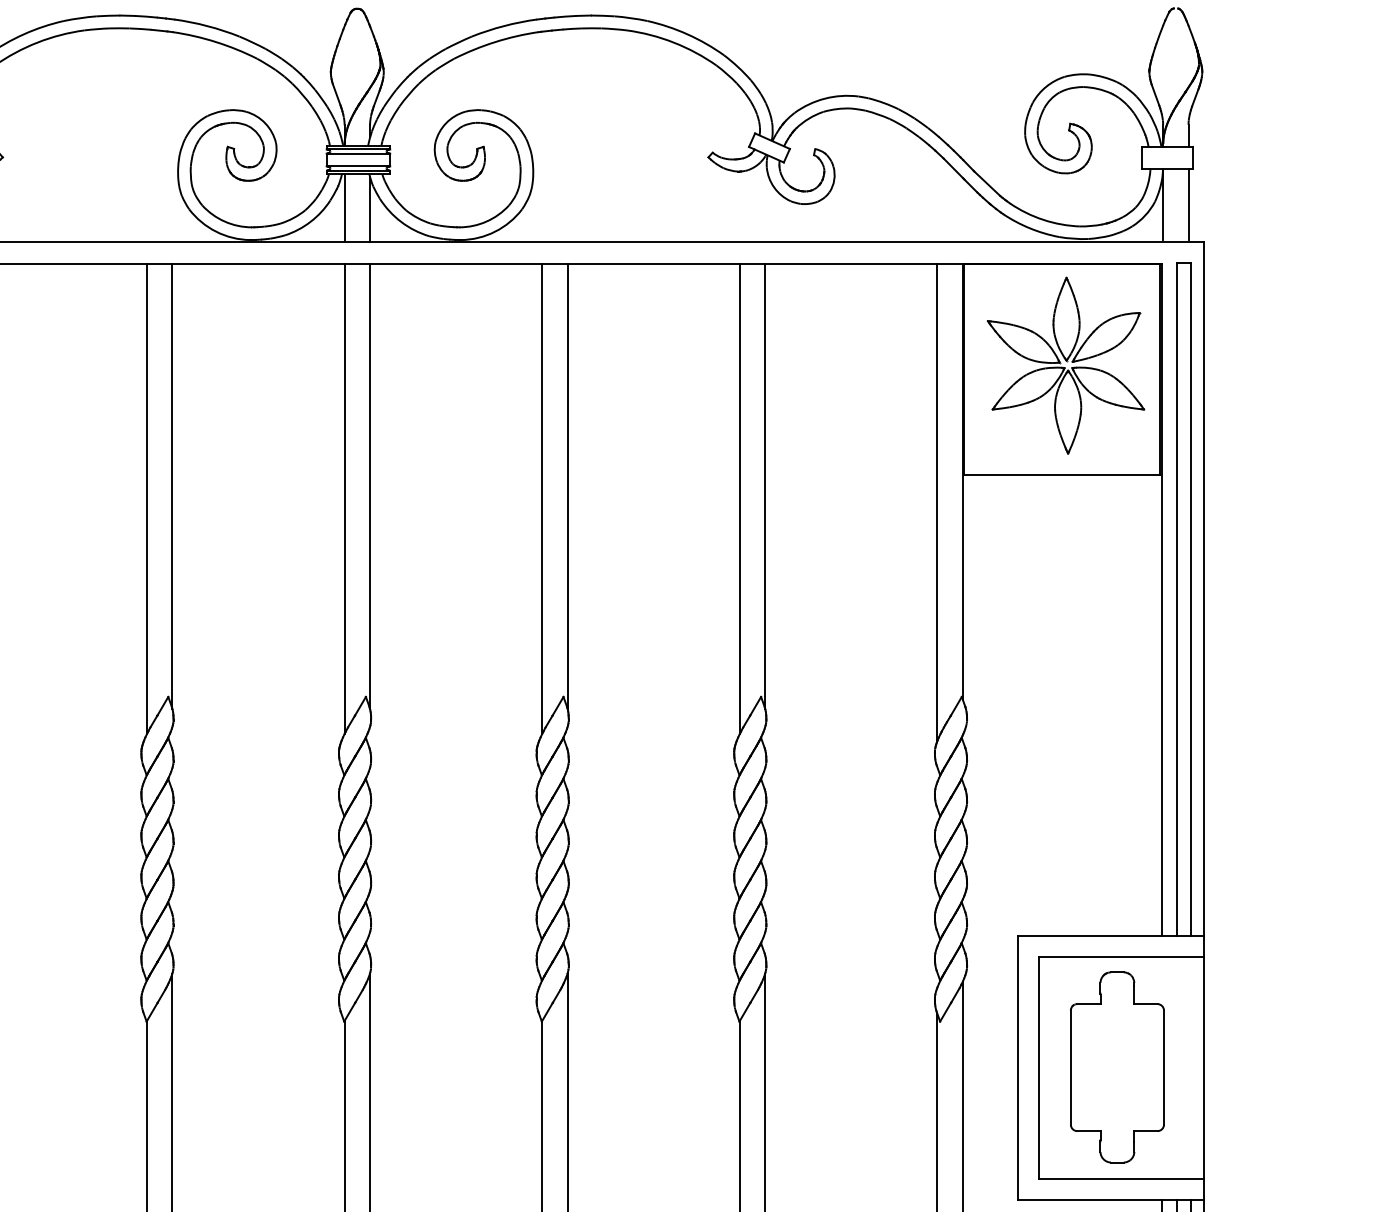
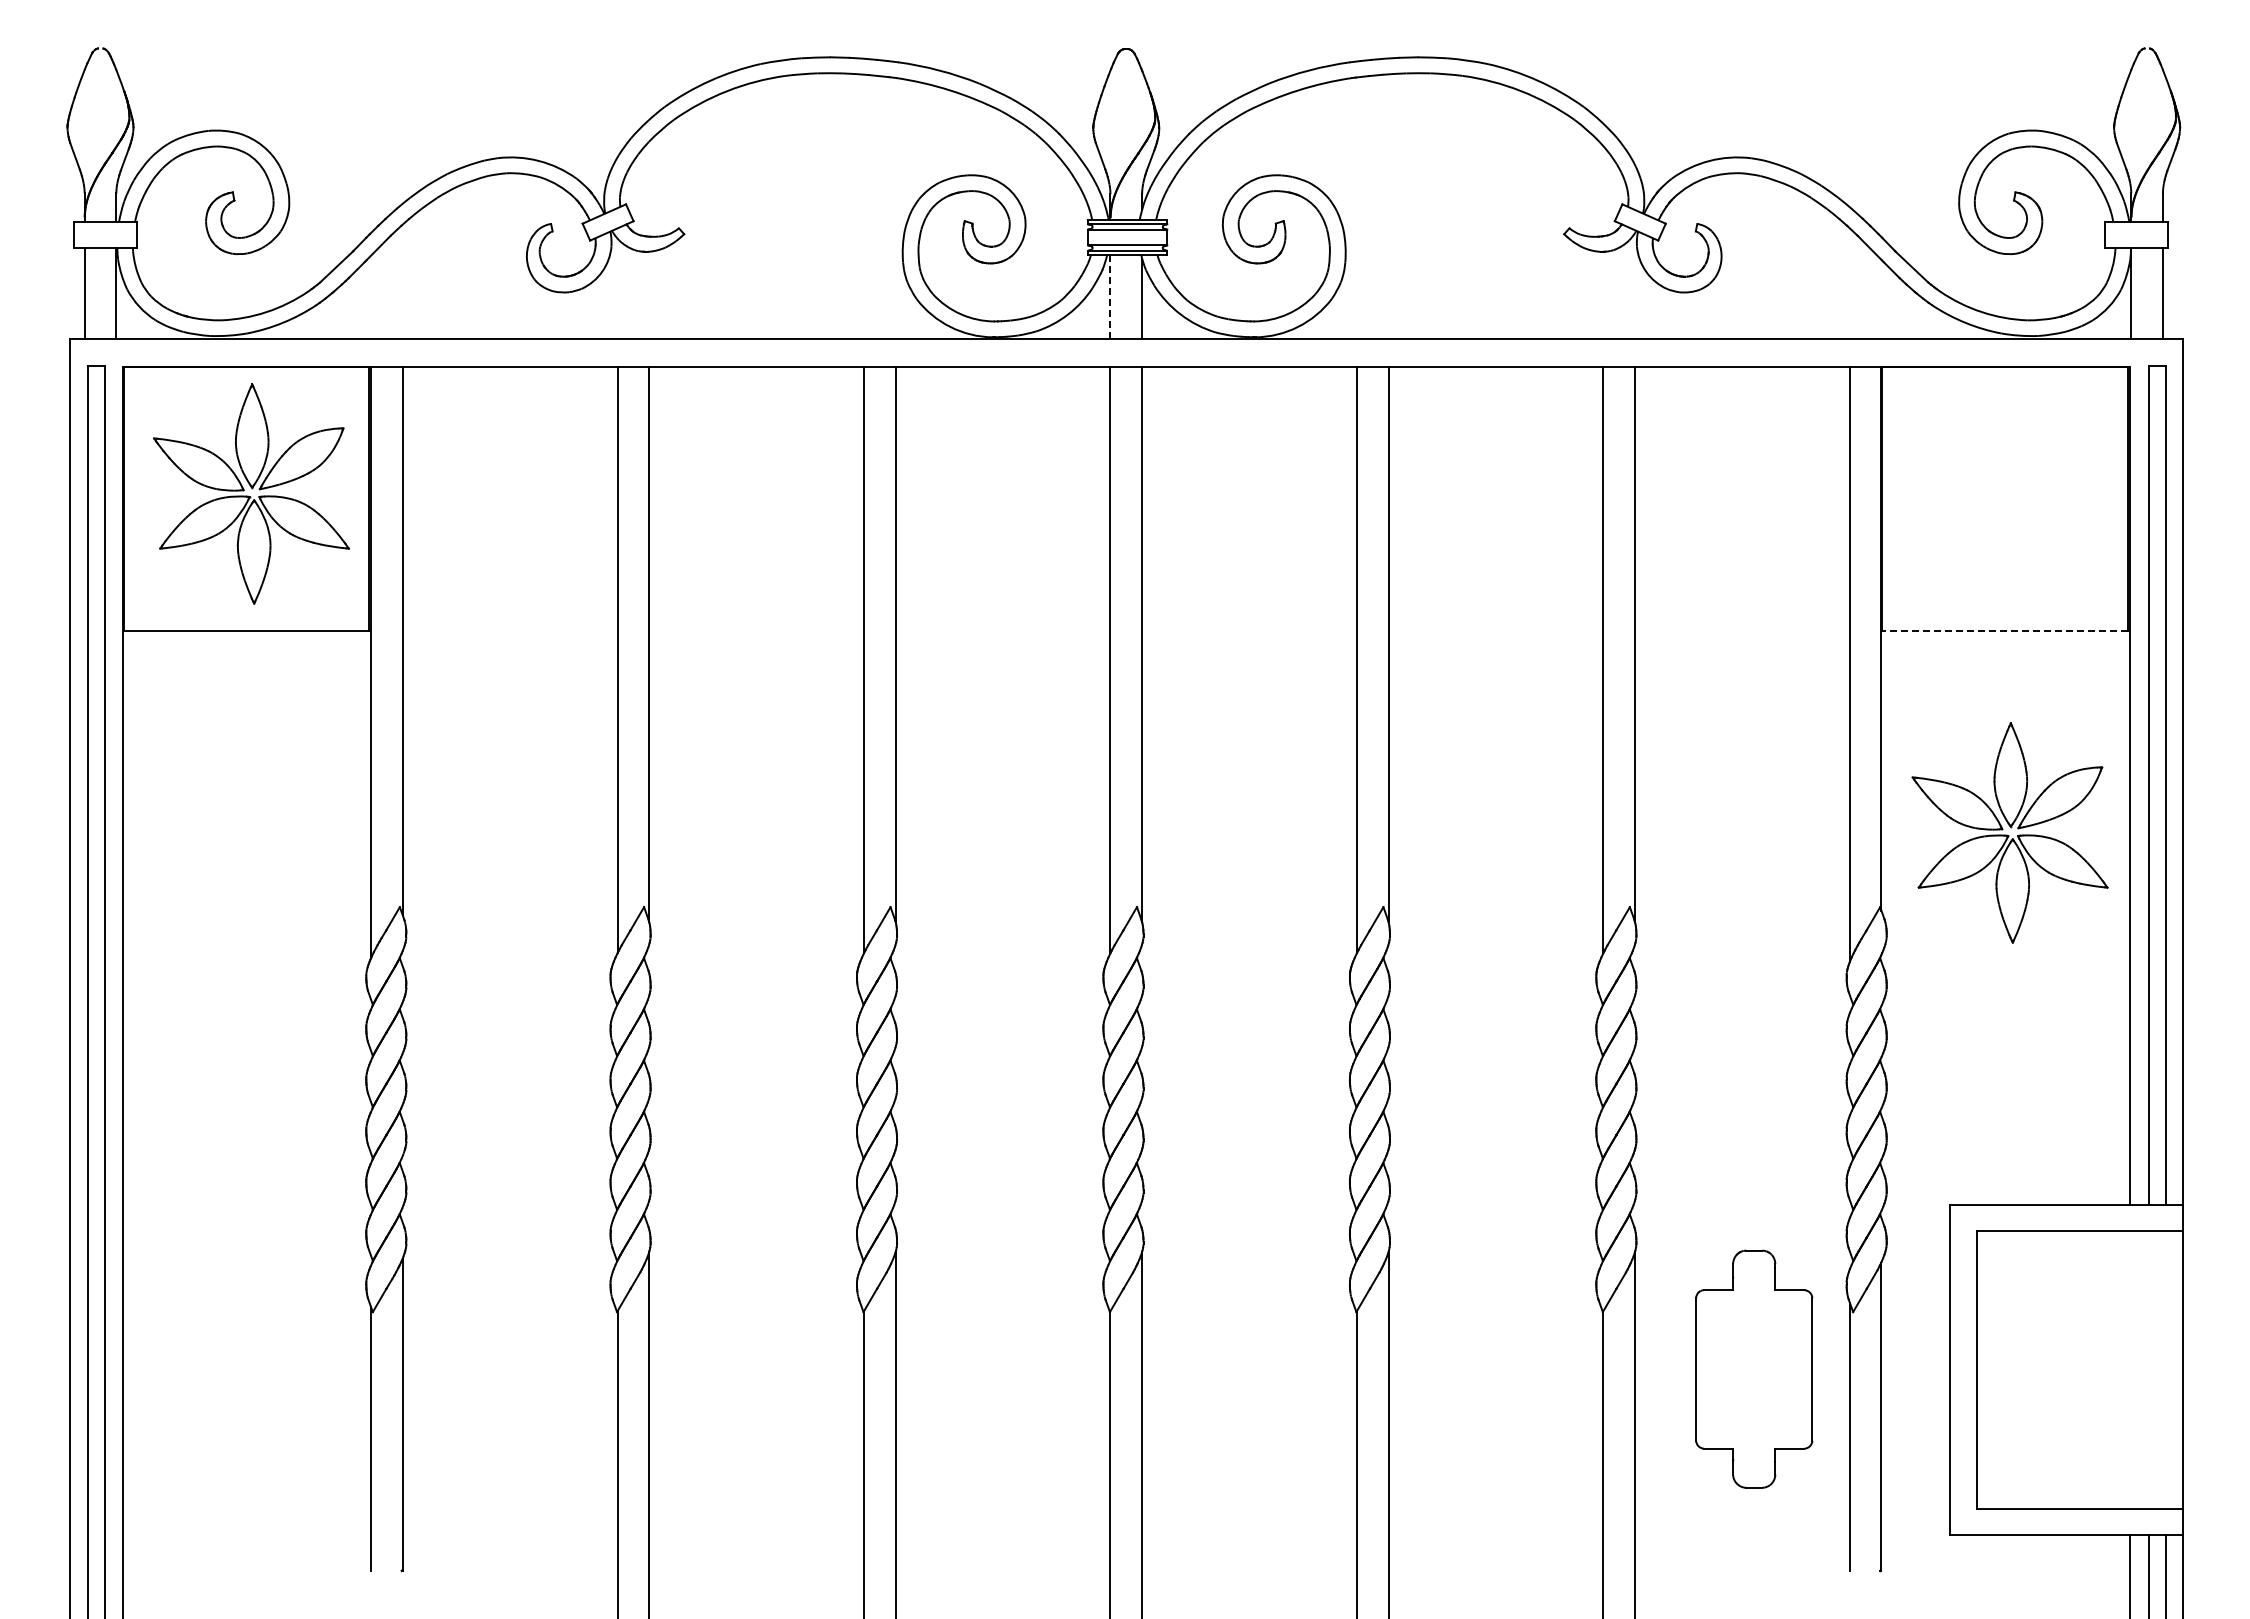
line: (344, 207) -> (1110, 296), solid -> dashed
part: (1065, 365) -> (2009, 832), moved
line: (1062, 475) -> (2005, 630), solid -> dashed
part: (1117, 1066) -> (1754, 1368), moved

